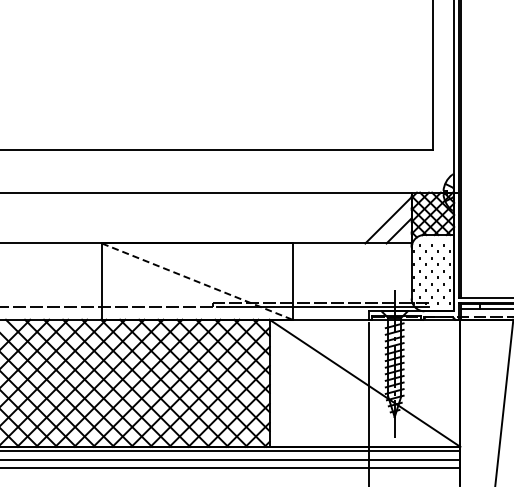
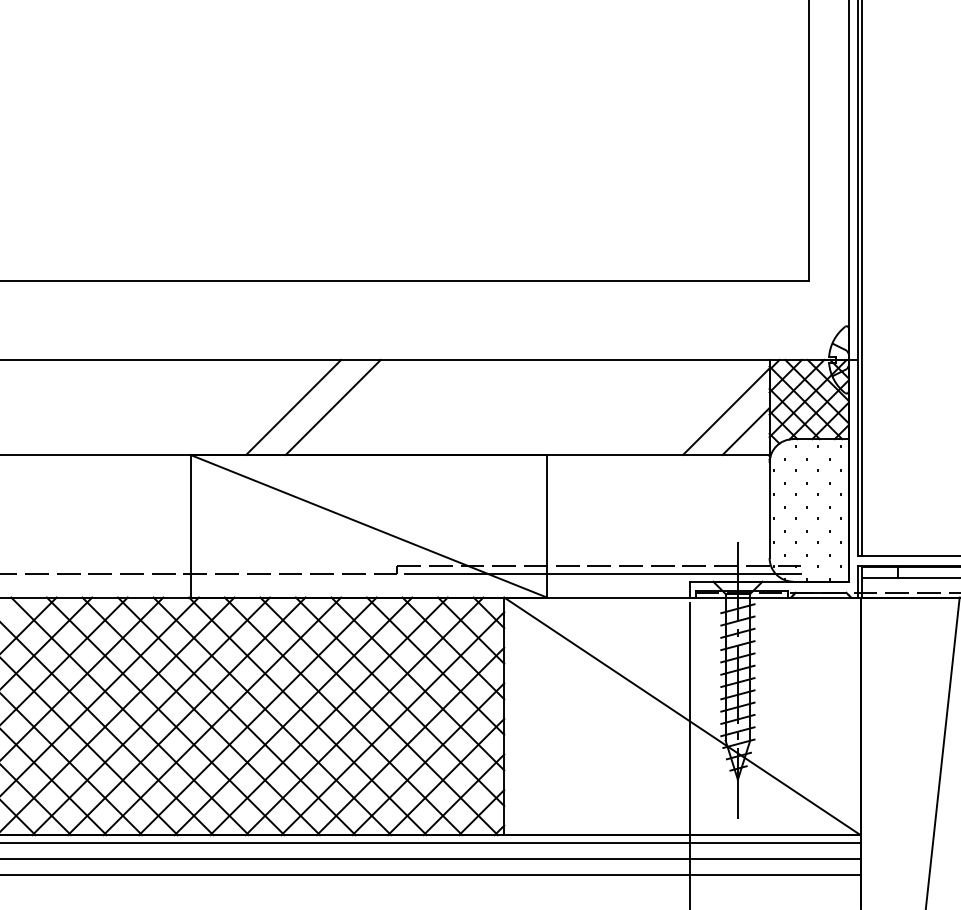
line: (156, 217) -> (292, 406), added
line: (177, 217) -> (331, 406), added
line: (197, 281) -> (369, 526), dashed -> solid

